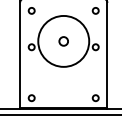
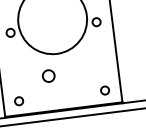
circle: (63, 41) -> (48, 76), moved

